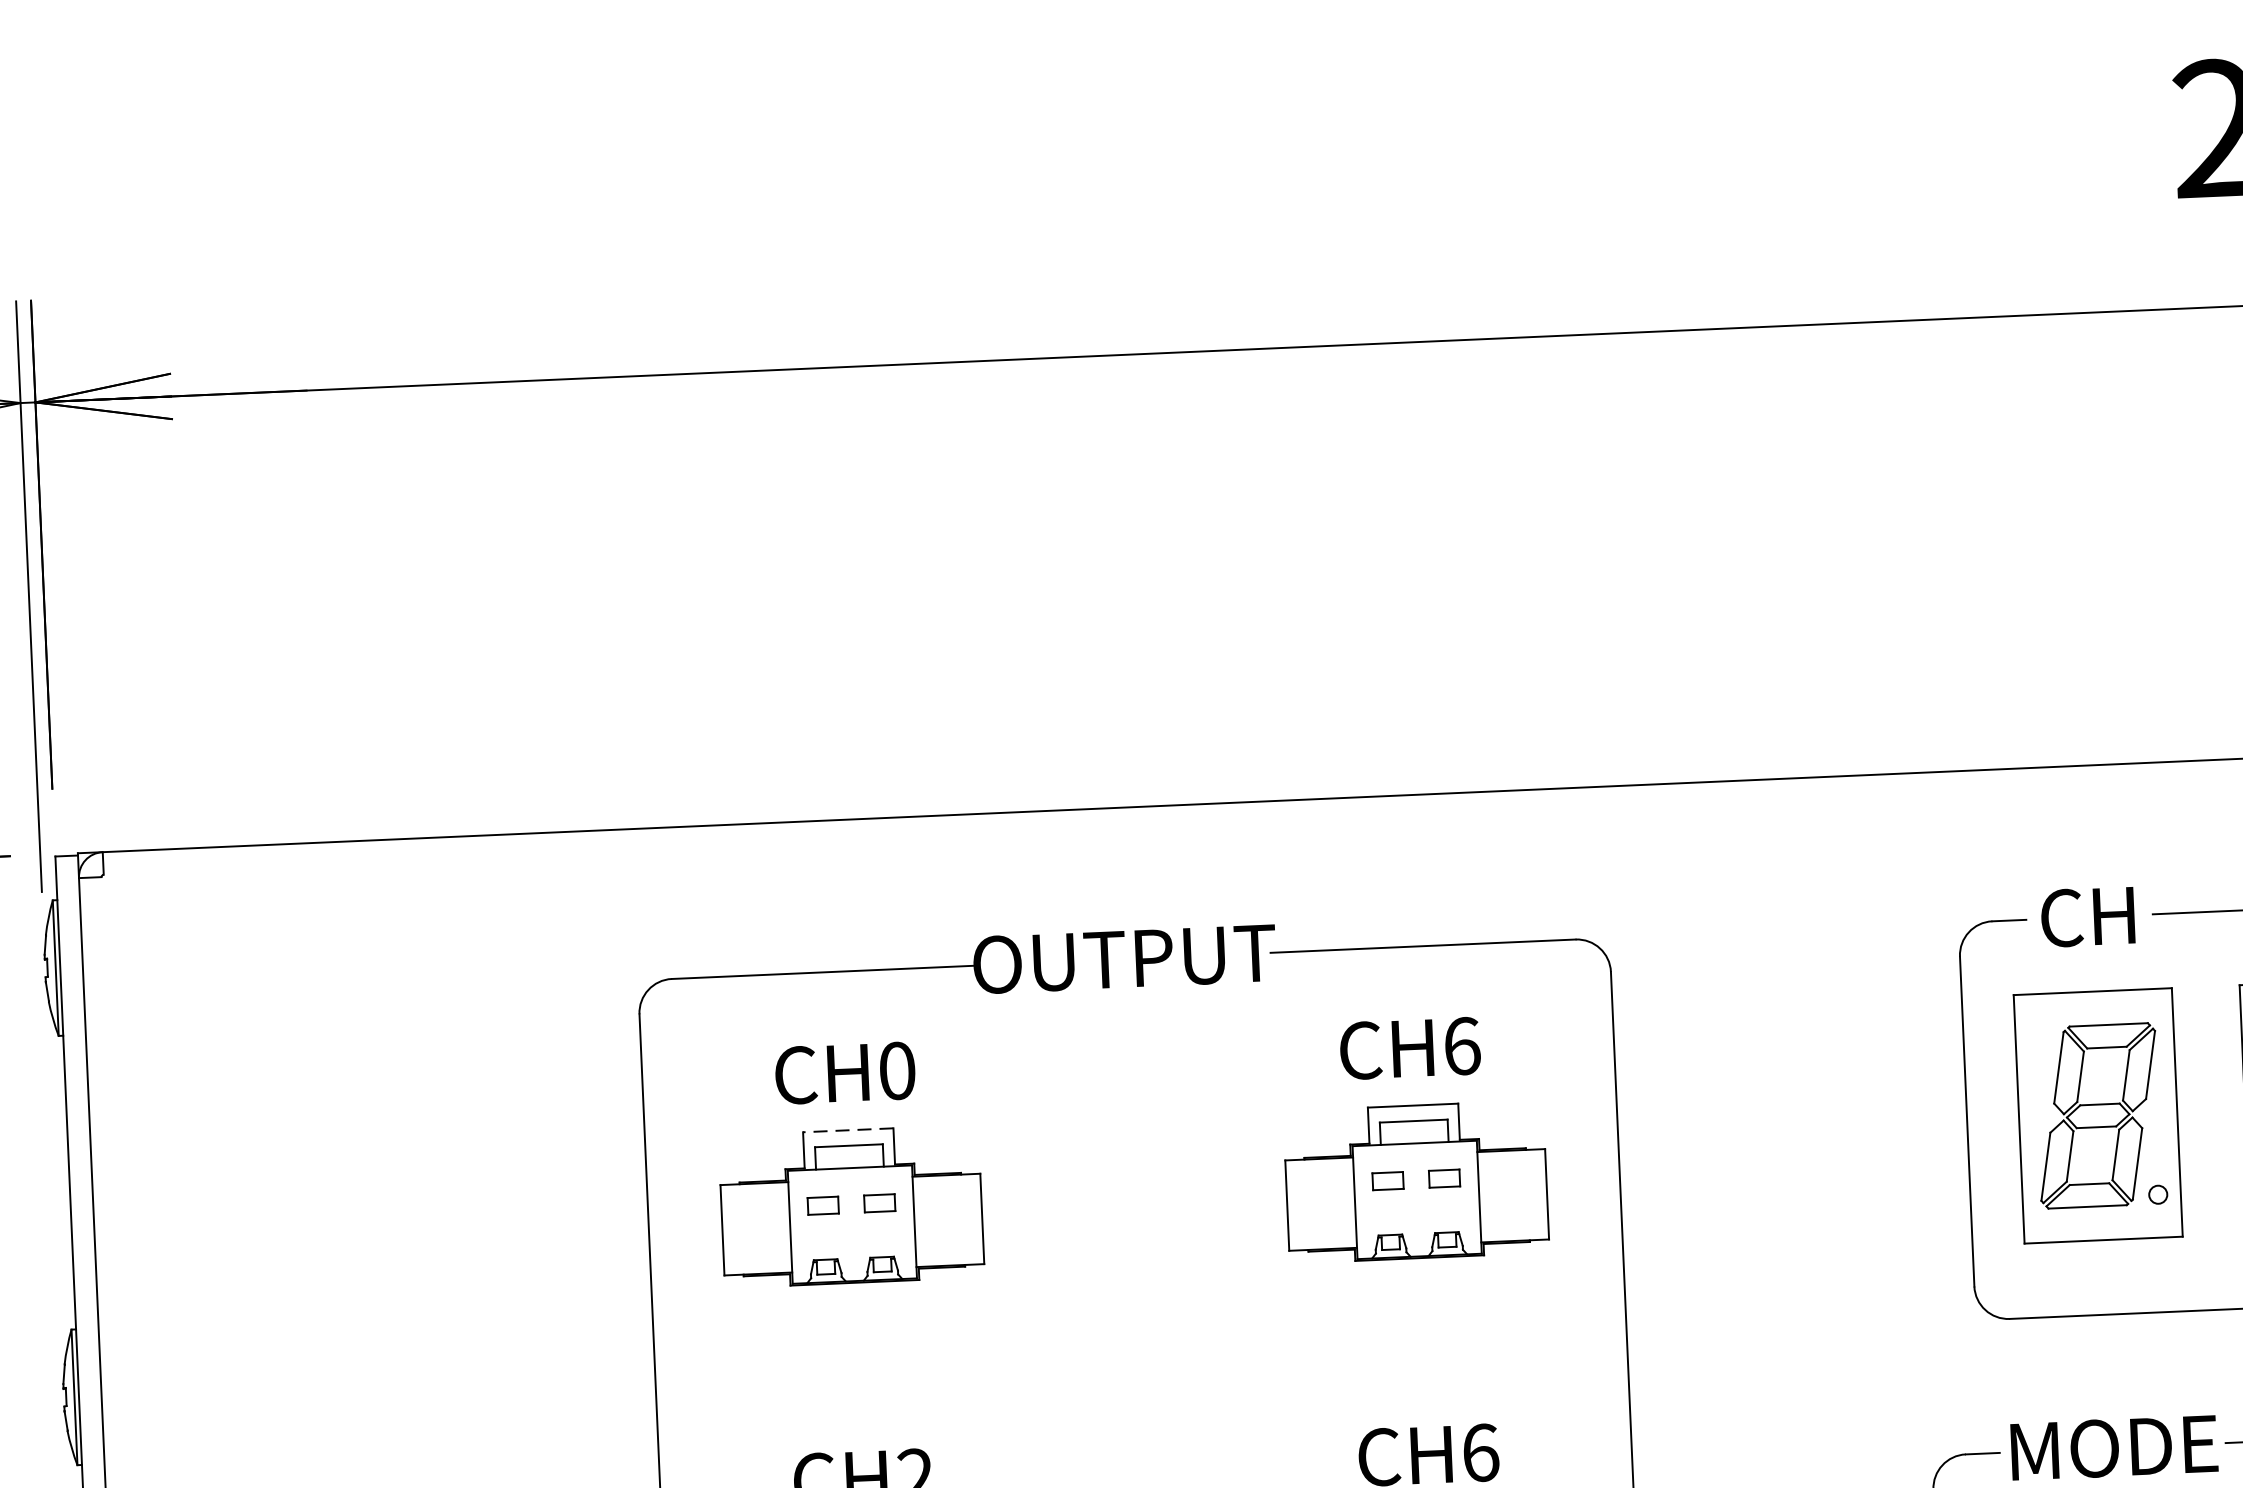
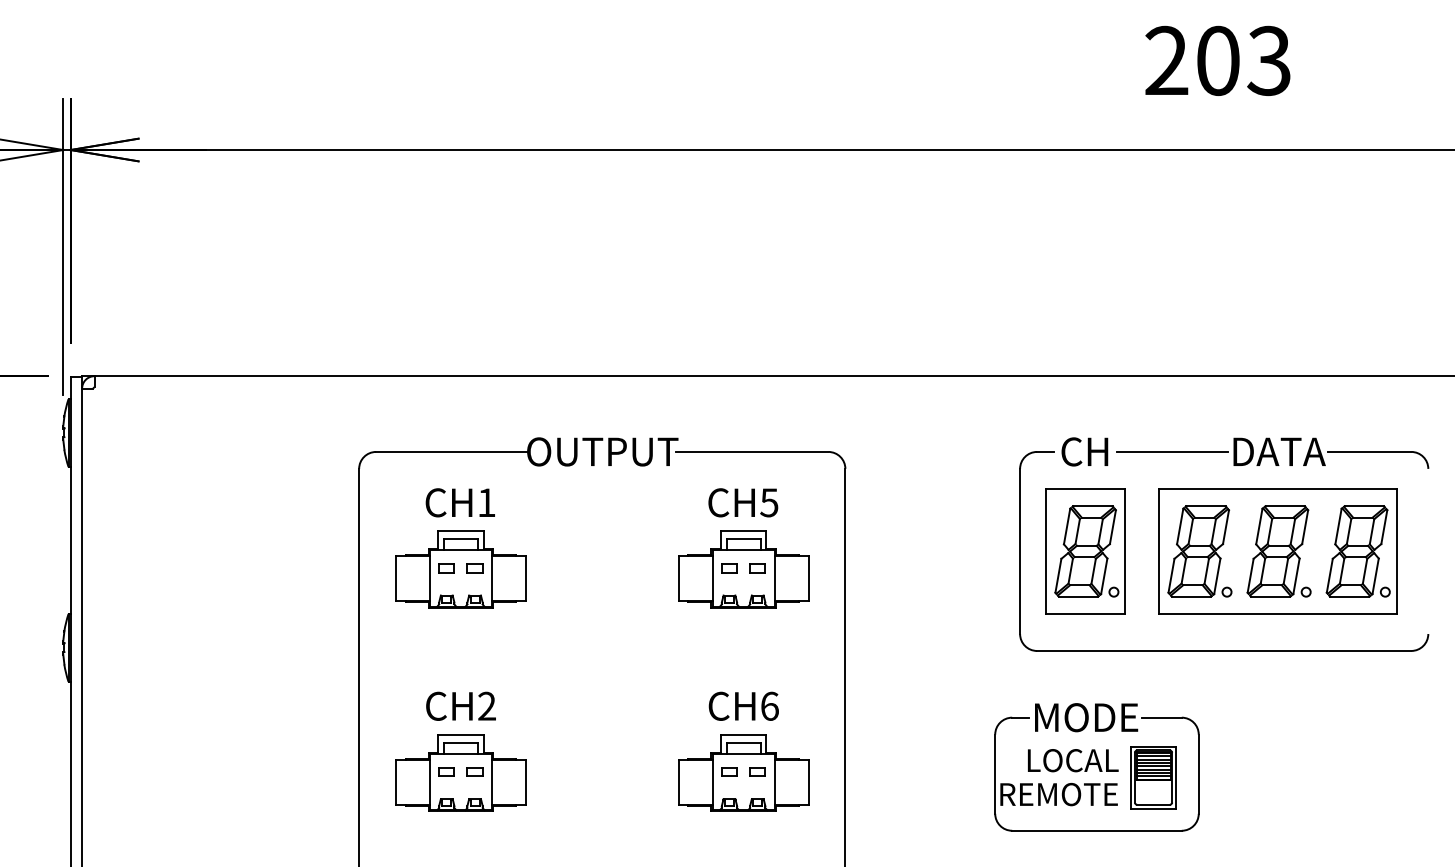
text: (1462, 1045) -> (769, 502), CH6 -> CH5
text: (896, 1070) -> (486, 502), CH0 -> CH1
line: (847, 1130) -> (460, 531), dashed -> solid

